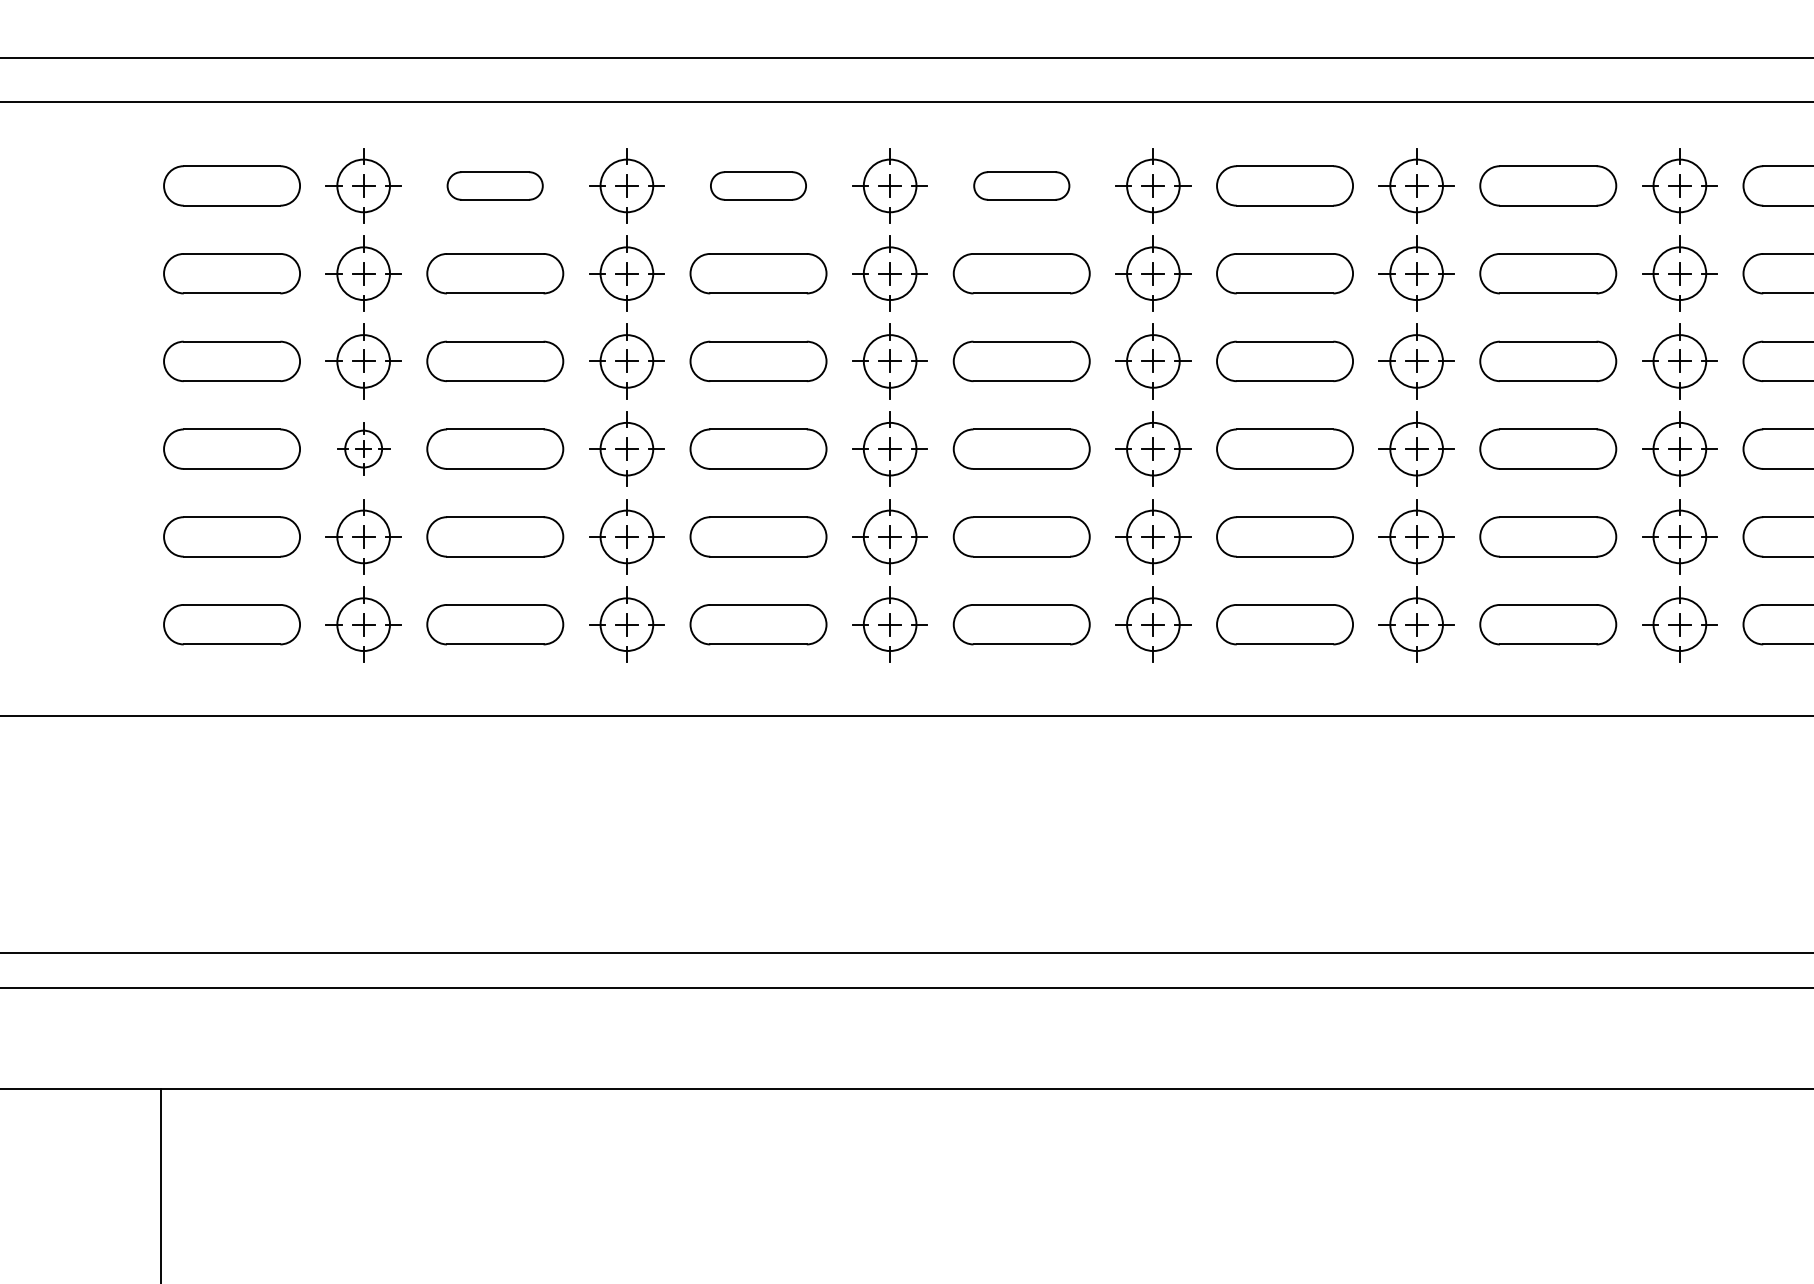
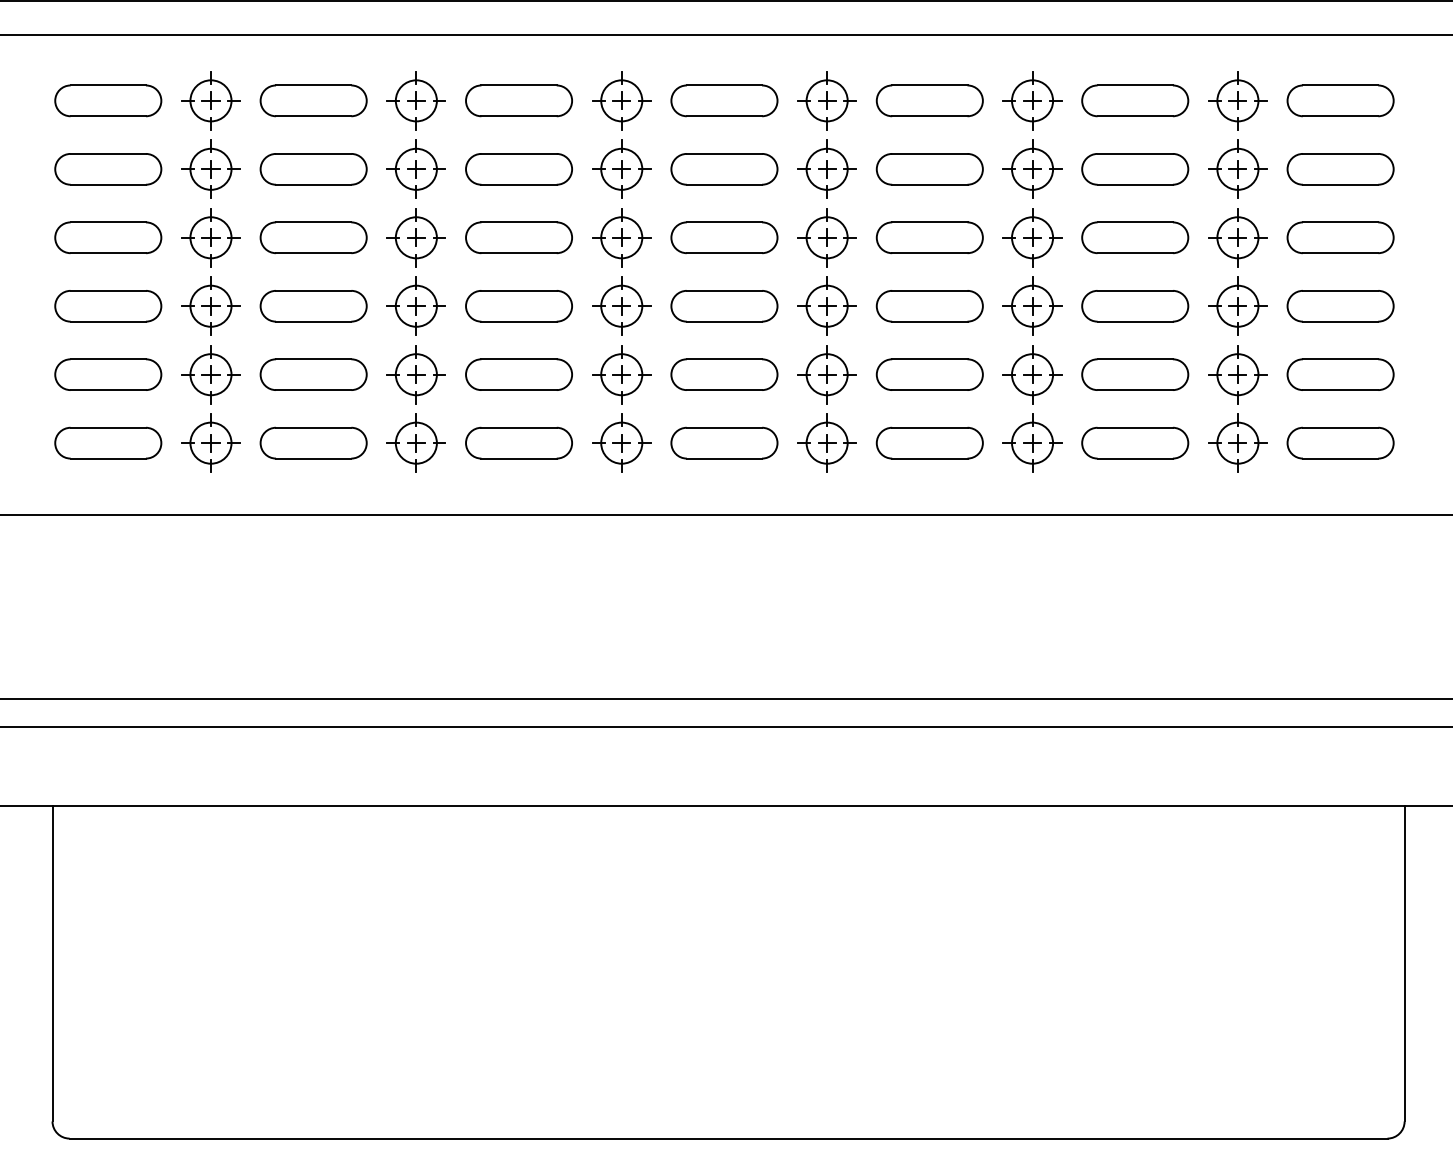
part: (495, 185) -> (313, 100), size x1.43
part: (757, 185) -> (518, 100), size x1.43
part: (1021, 185) -> (724, 100), size x1.43
part: (363, 448) -> (210, 305), size x1.43

